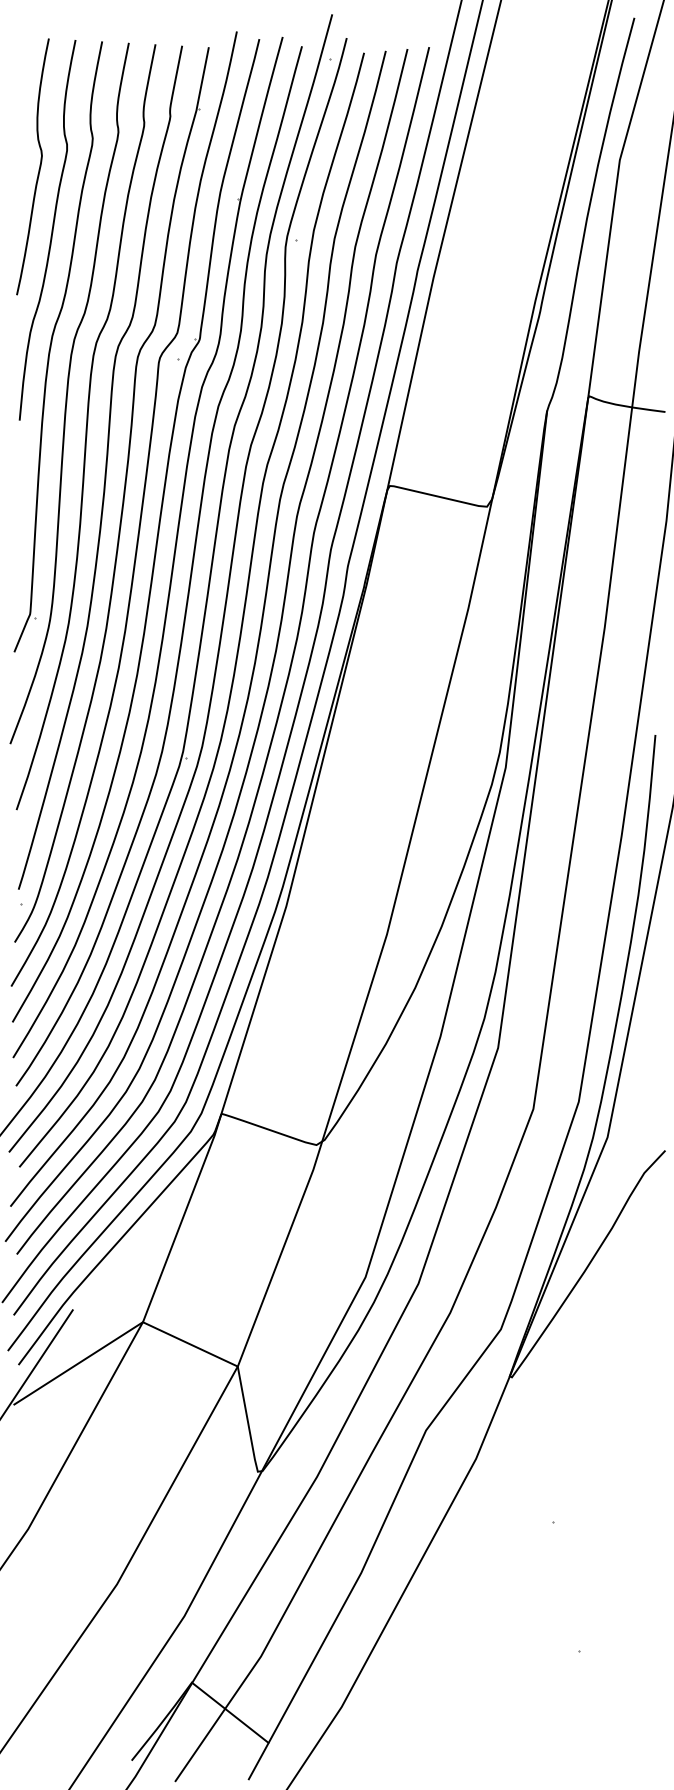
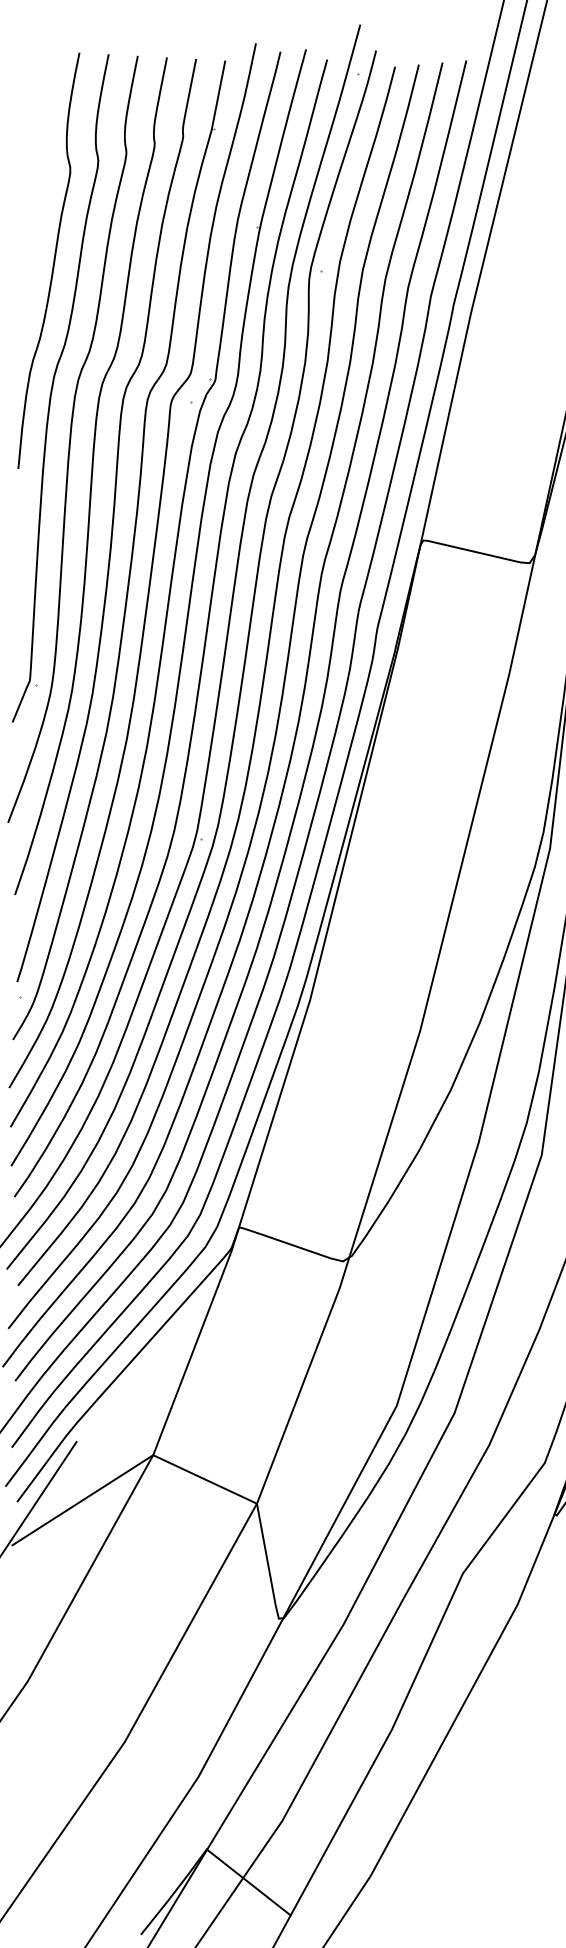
curve: (38, 169) -> (38, 194), removed

